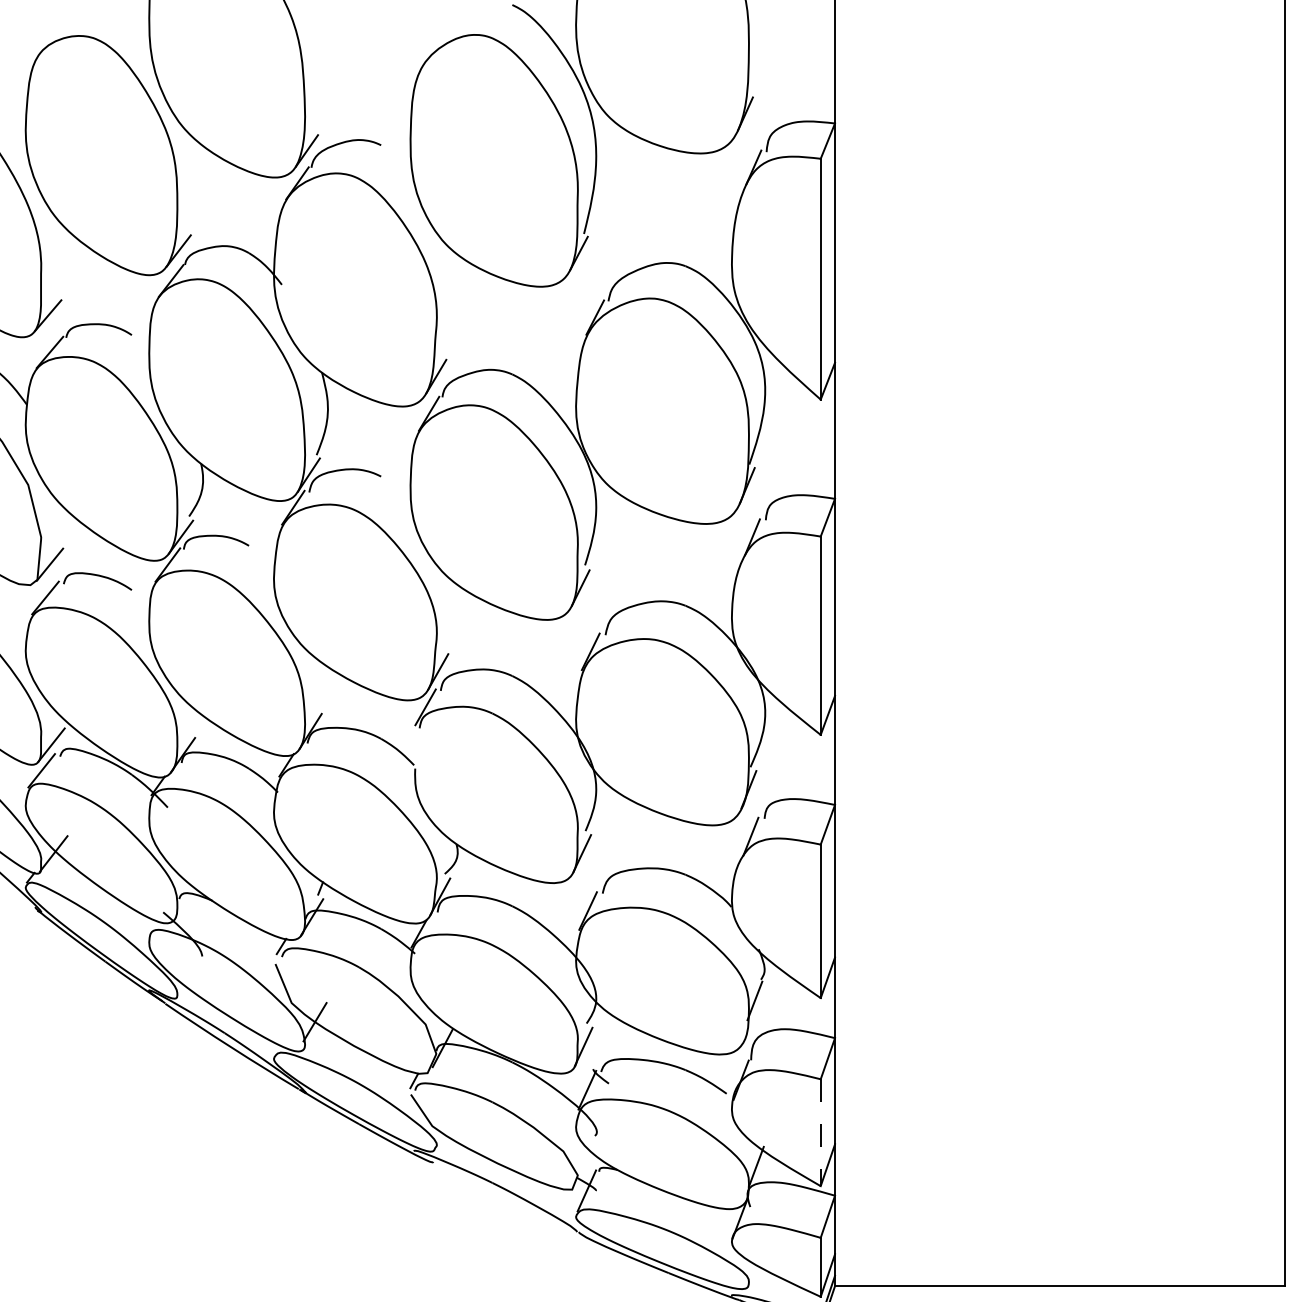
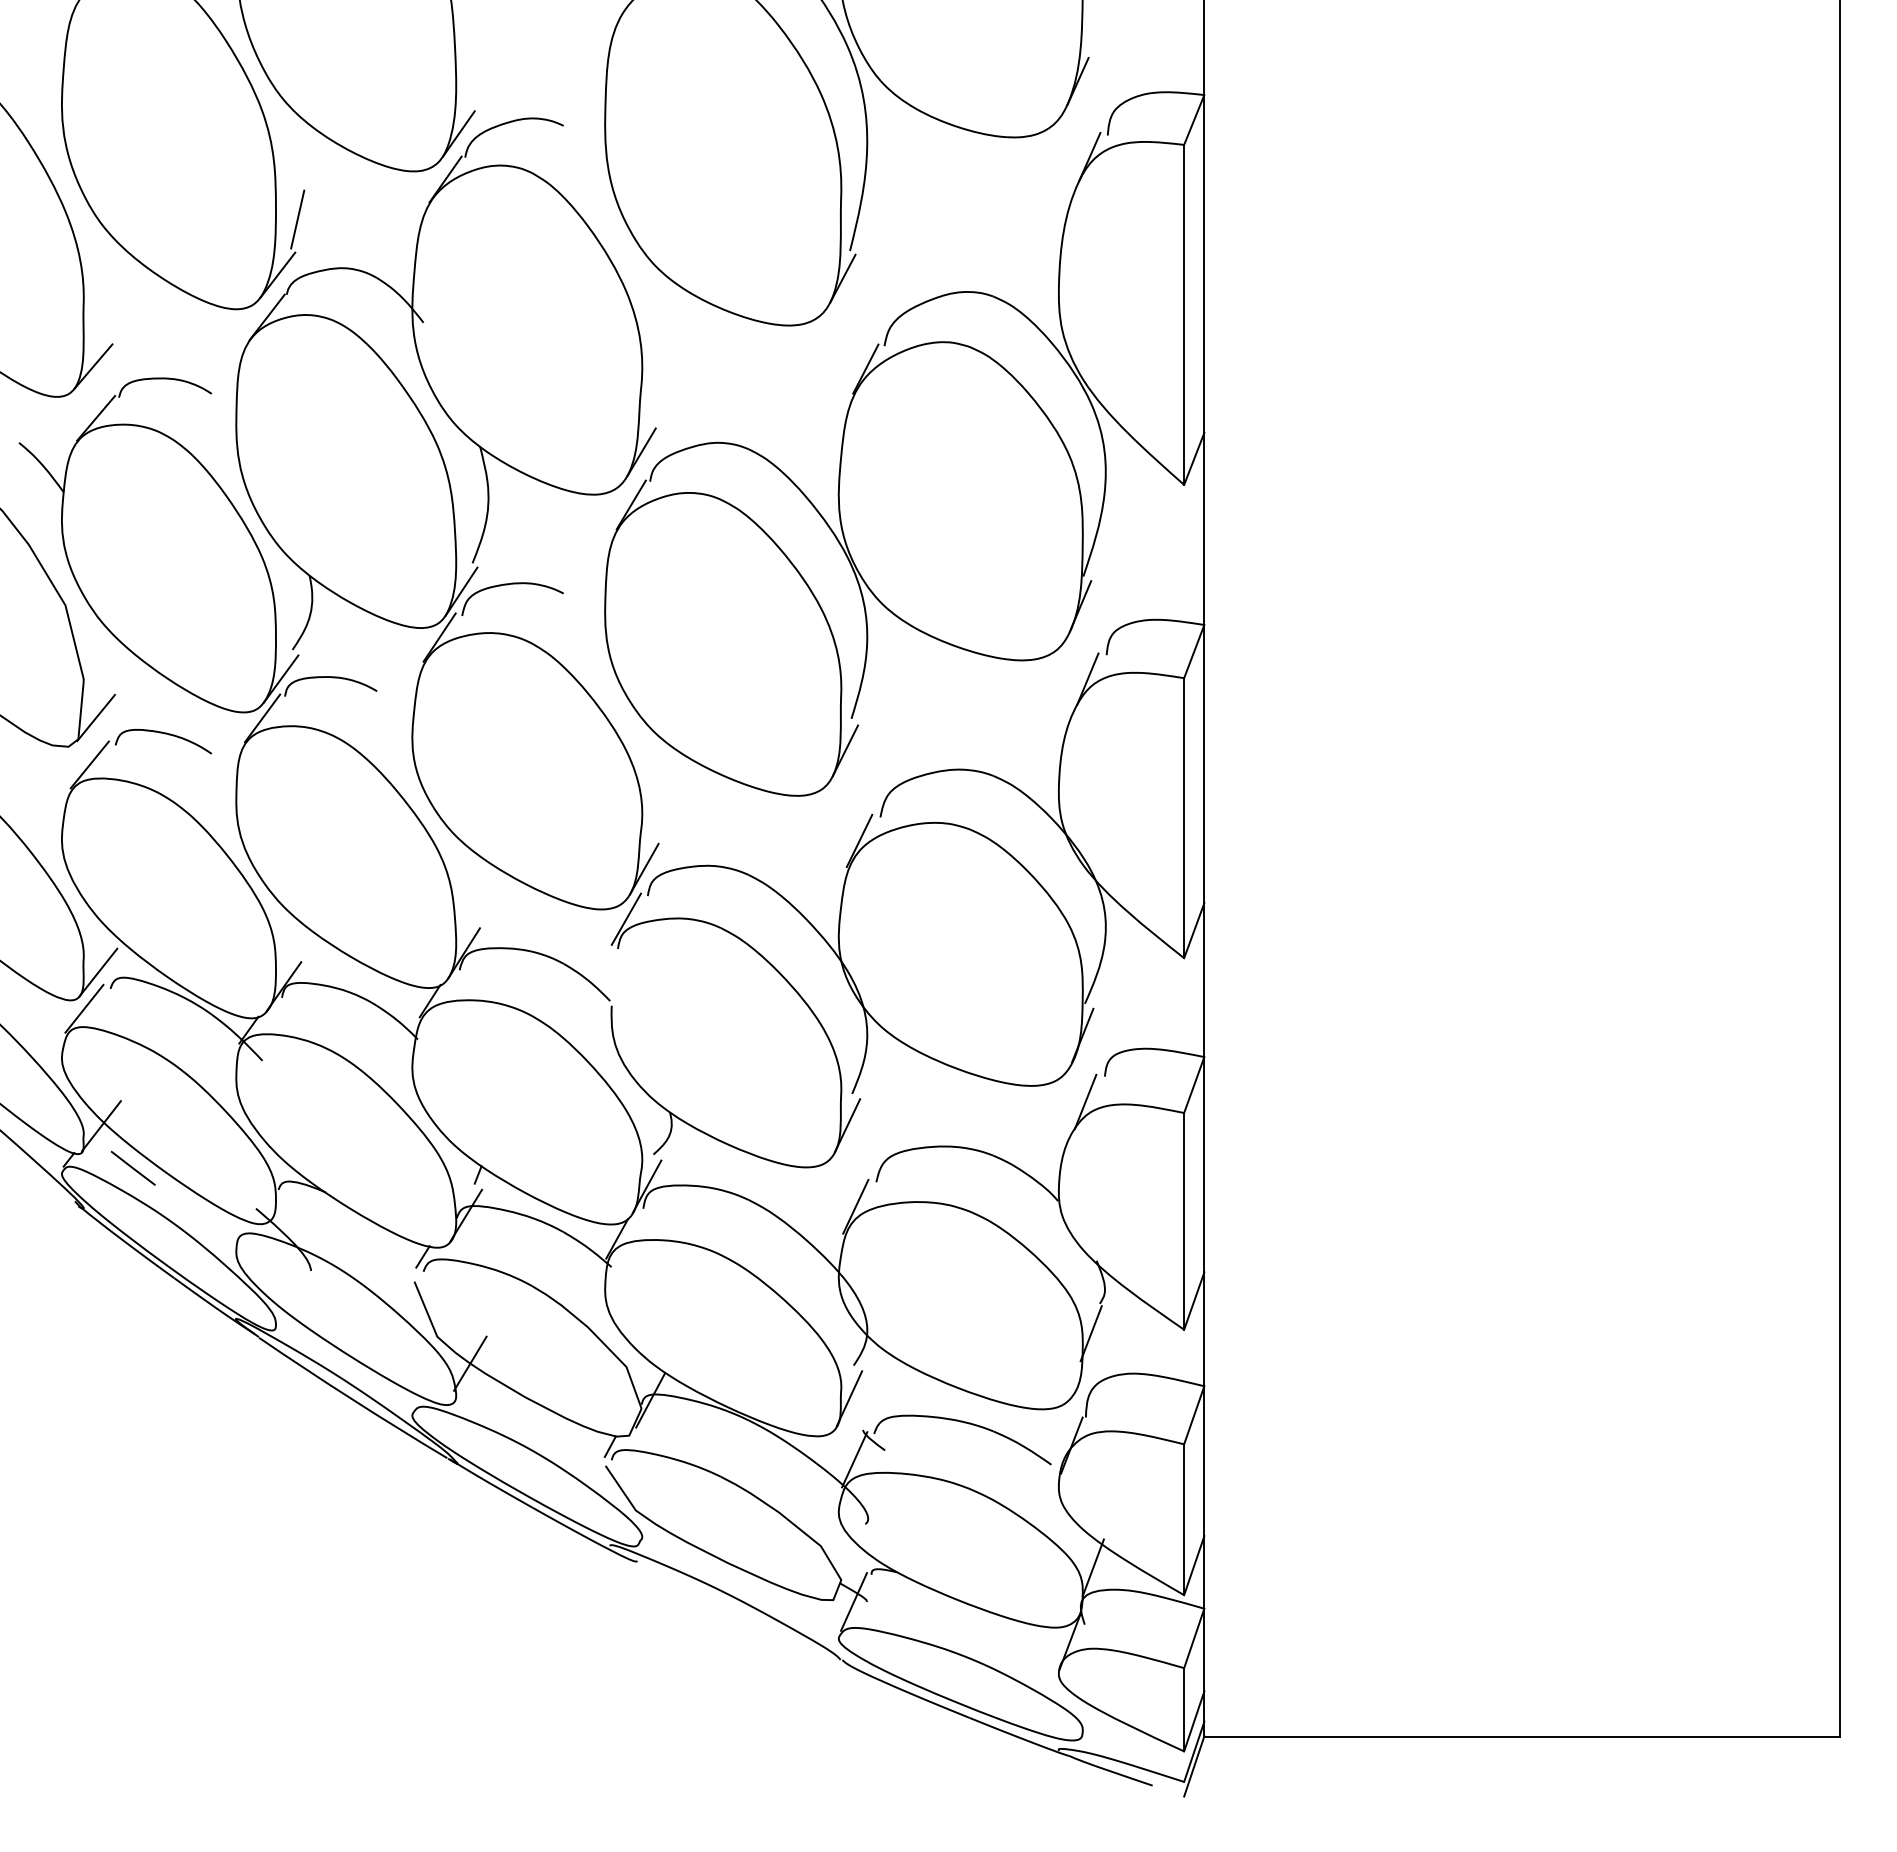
line: (192, 211) -> (297, 219), added
line: (75, 883) -> (132, 1167), added
line: (820, 1133) -> (1184, 1520), dashed -> solid

